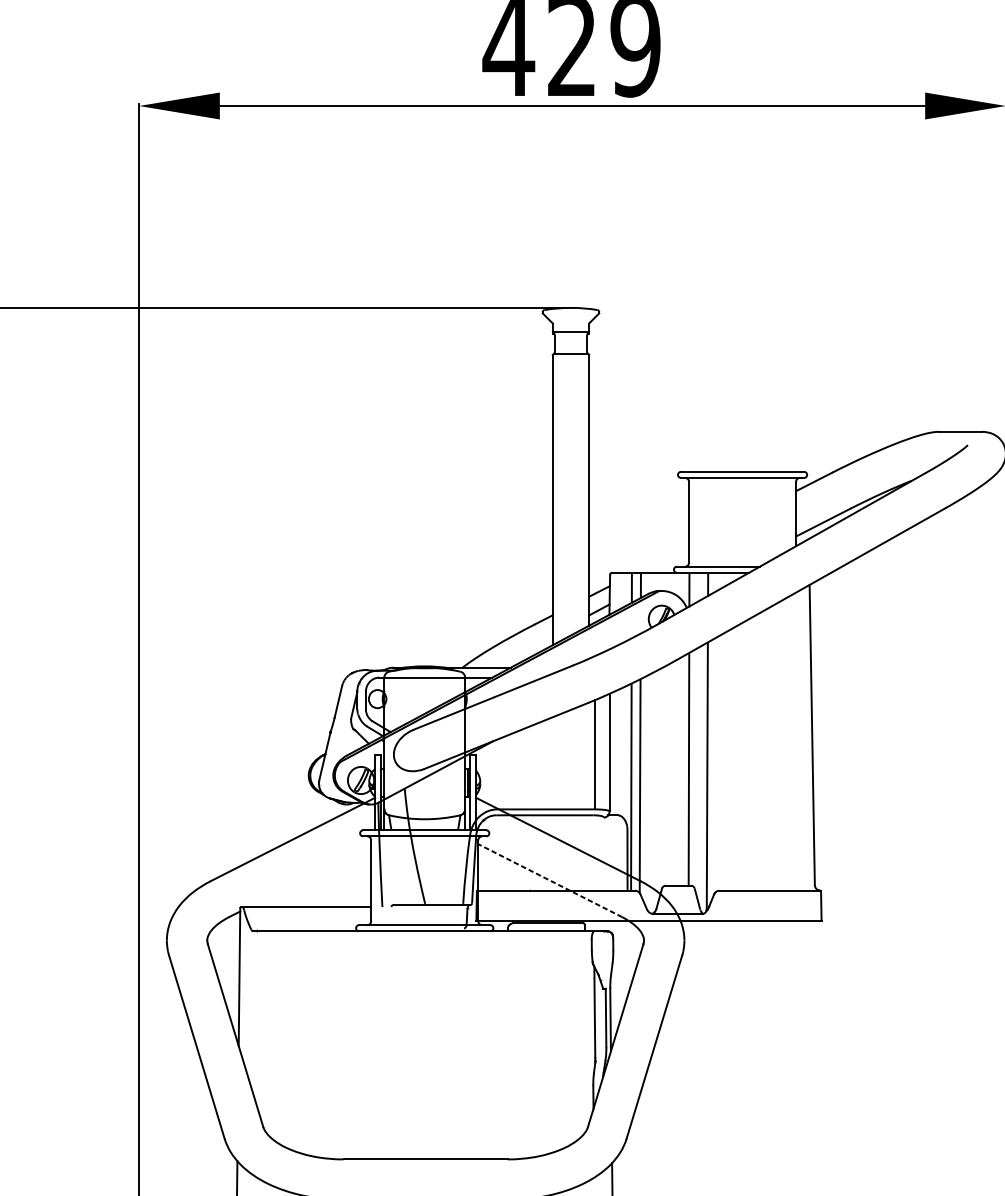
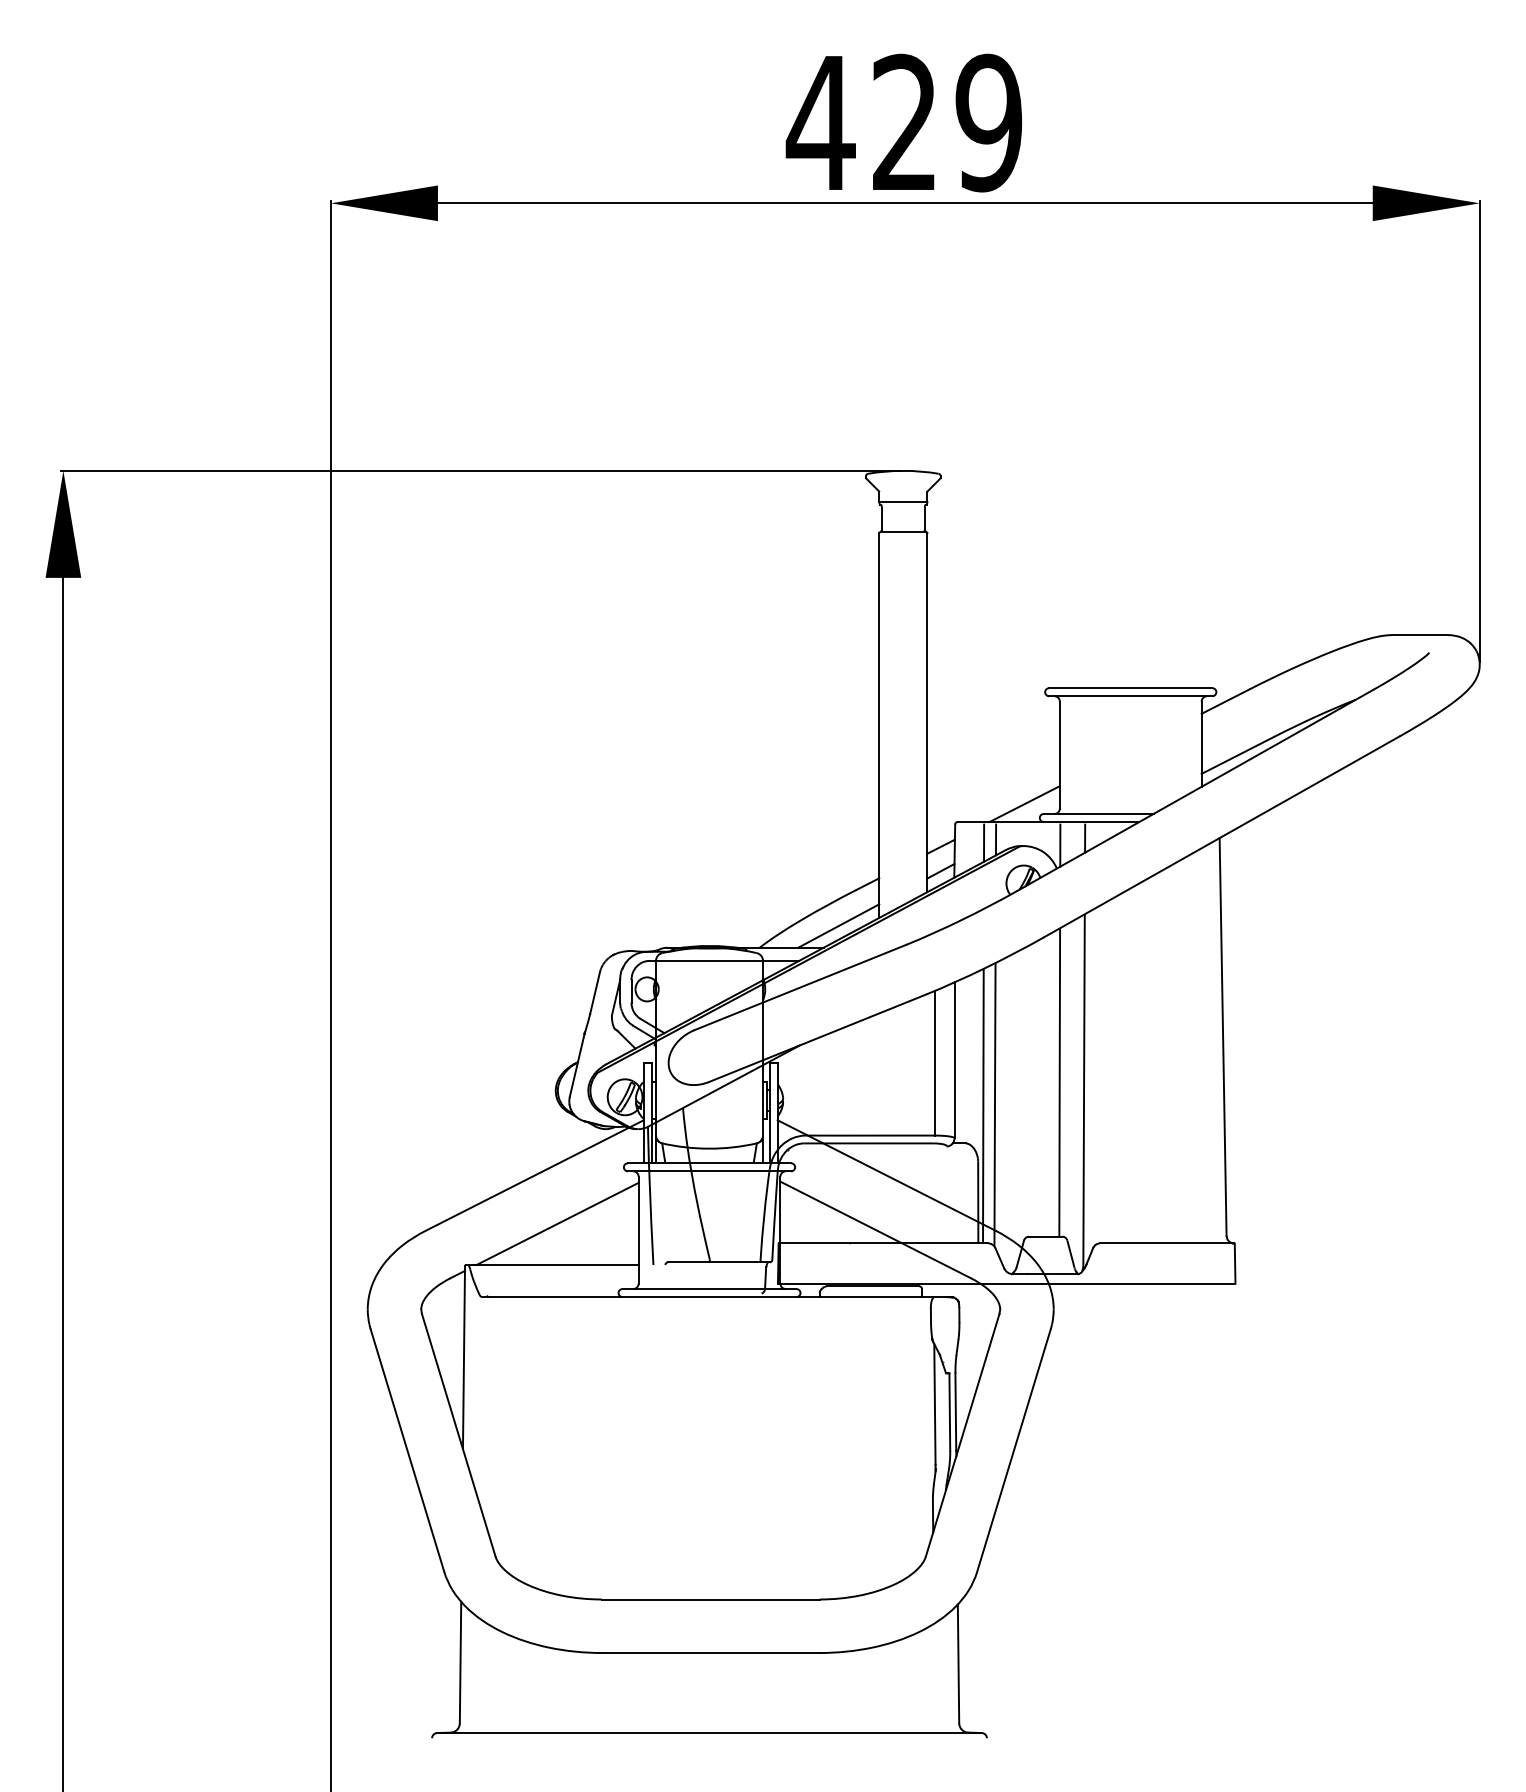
line: (662, 558) -> (1024, 803), added
line: (522, 650) -> (838, 925), added
line: (310, 875) -> (557, 1223), added
line: (549, 881) -> (875, 1230), dashed -> solid

